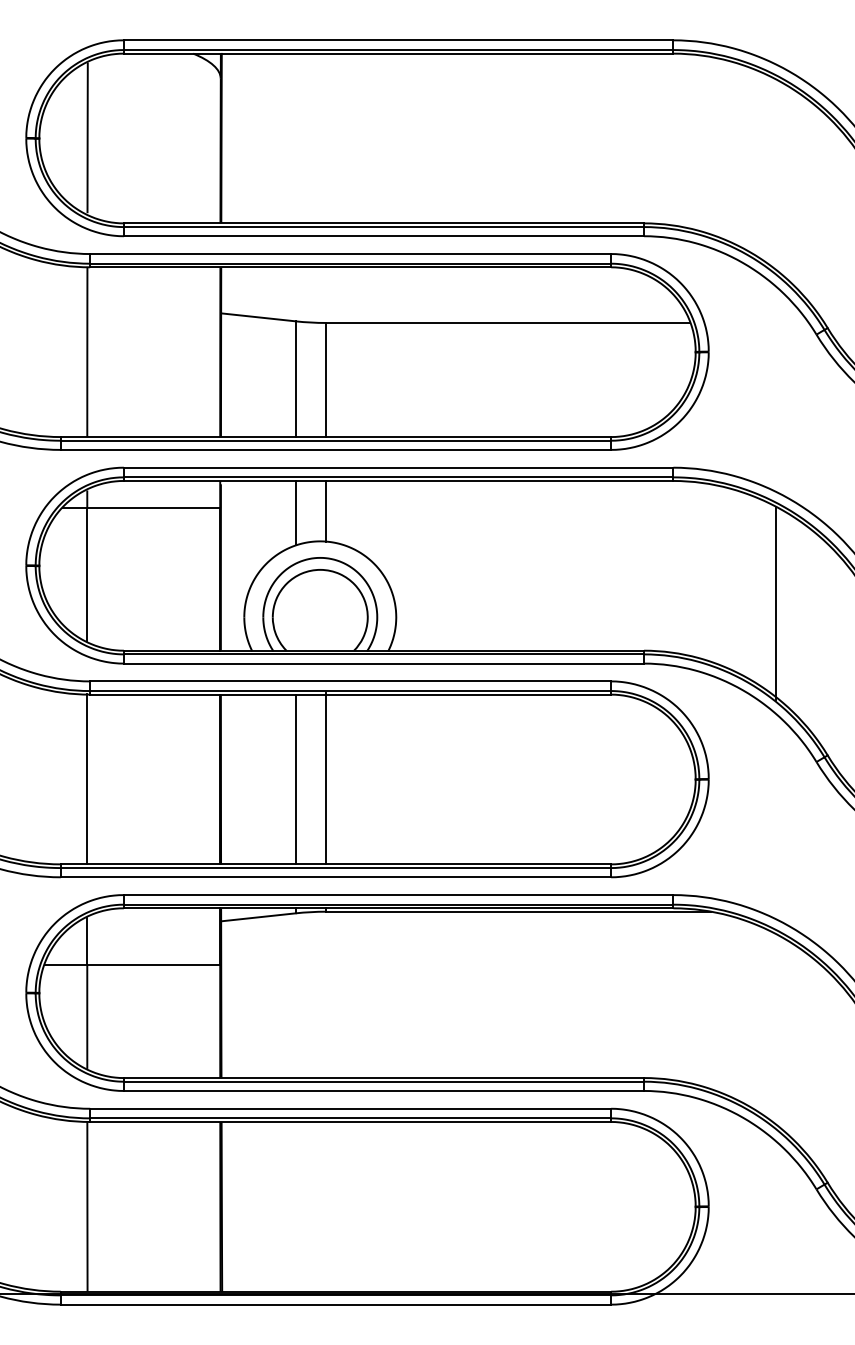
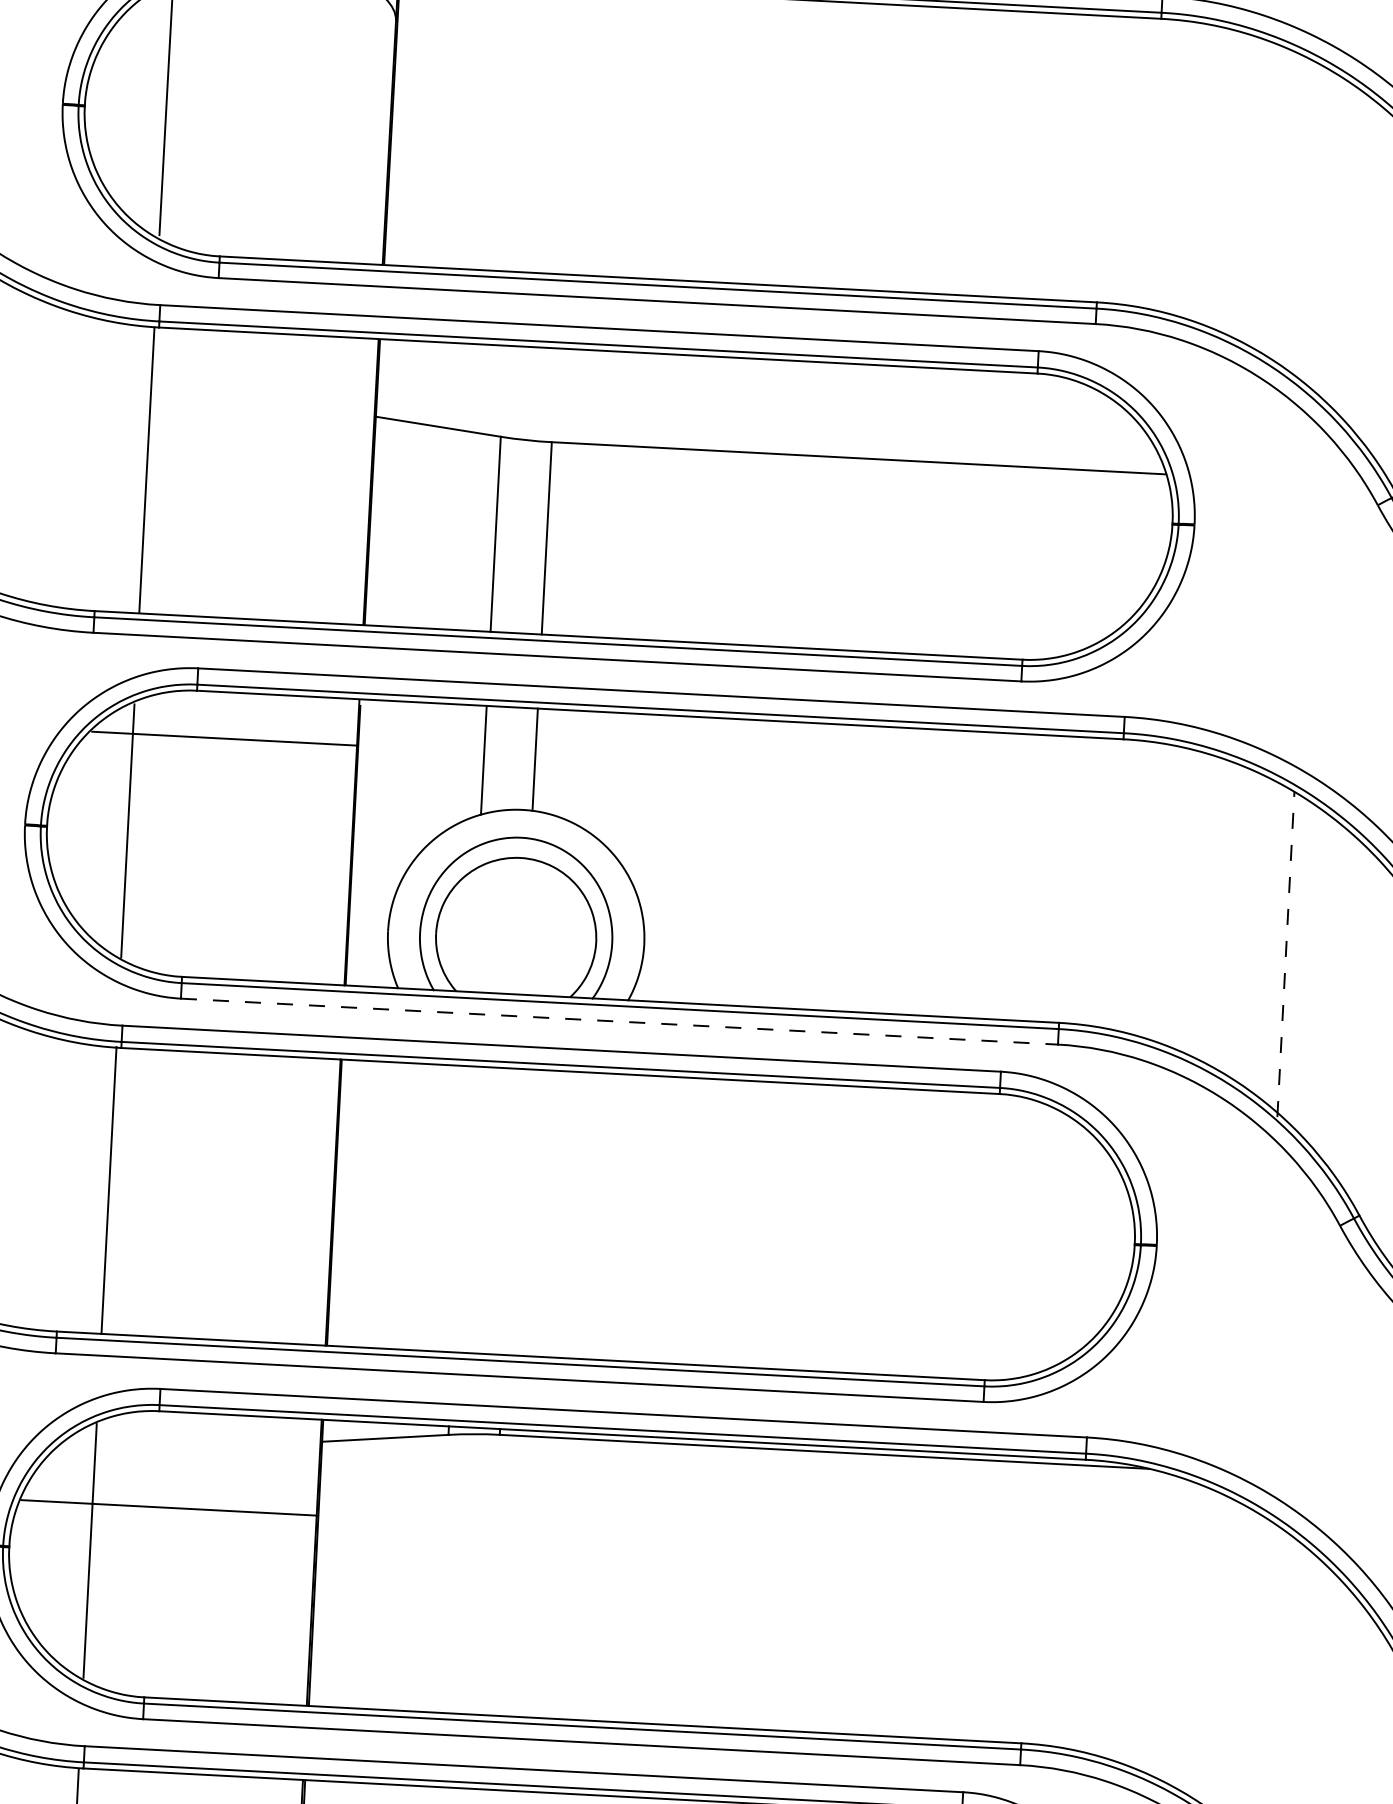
line: (776, 602) -> (1286, 953), solid -> dashed
line: (384, 663) -> (620, 1021), solid -> dashed
line: (326, 778) -> (512, 1210), removed
line: (295, 779) -> (460, 1209), removed

